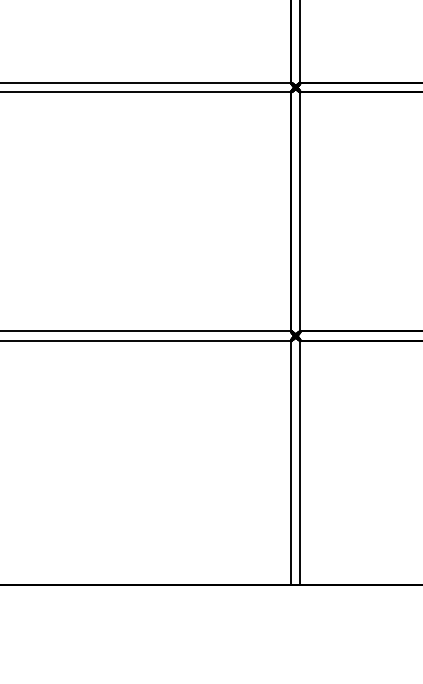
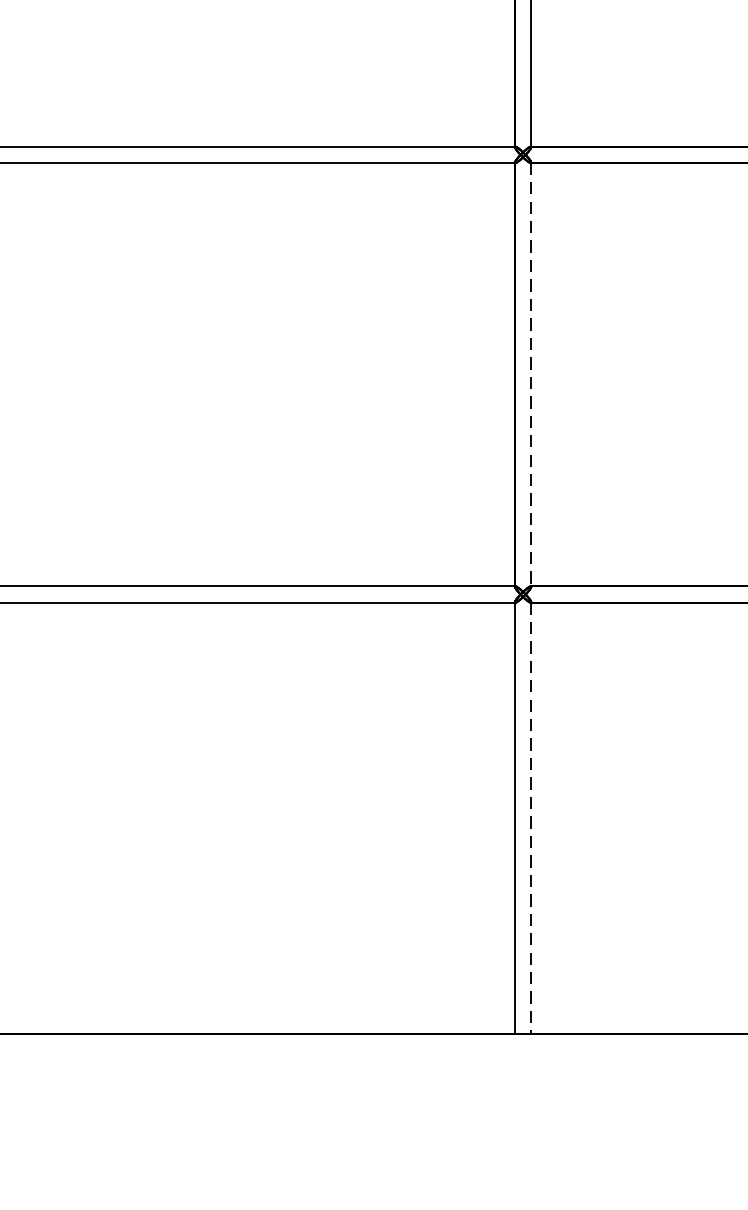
line: (300, 211) -> (531, 374), solid -> dashed
line: (300, 463) -> (531, 819), solid -> dashed

